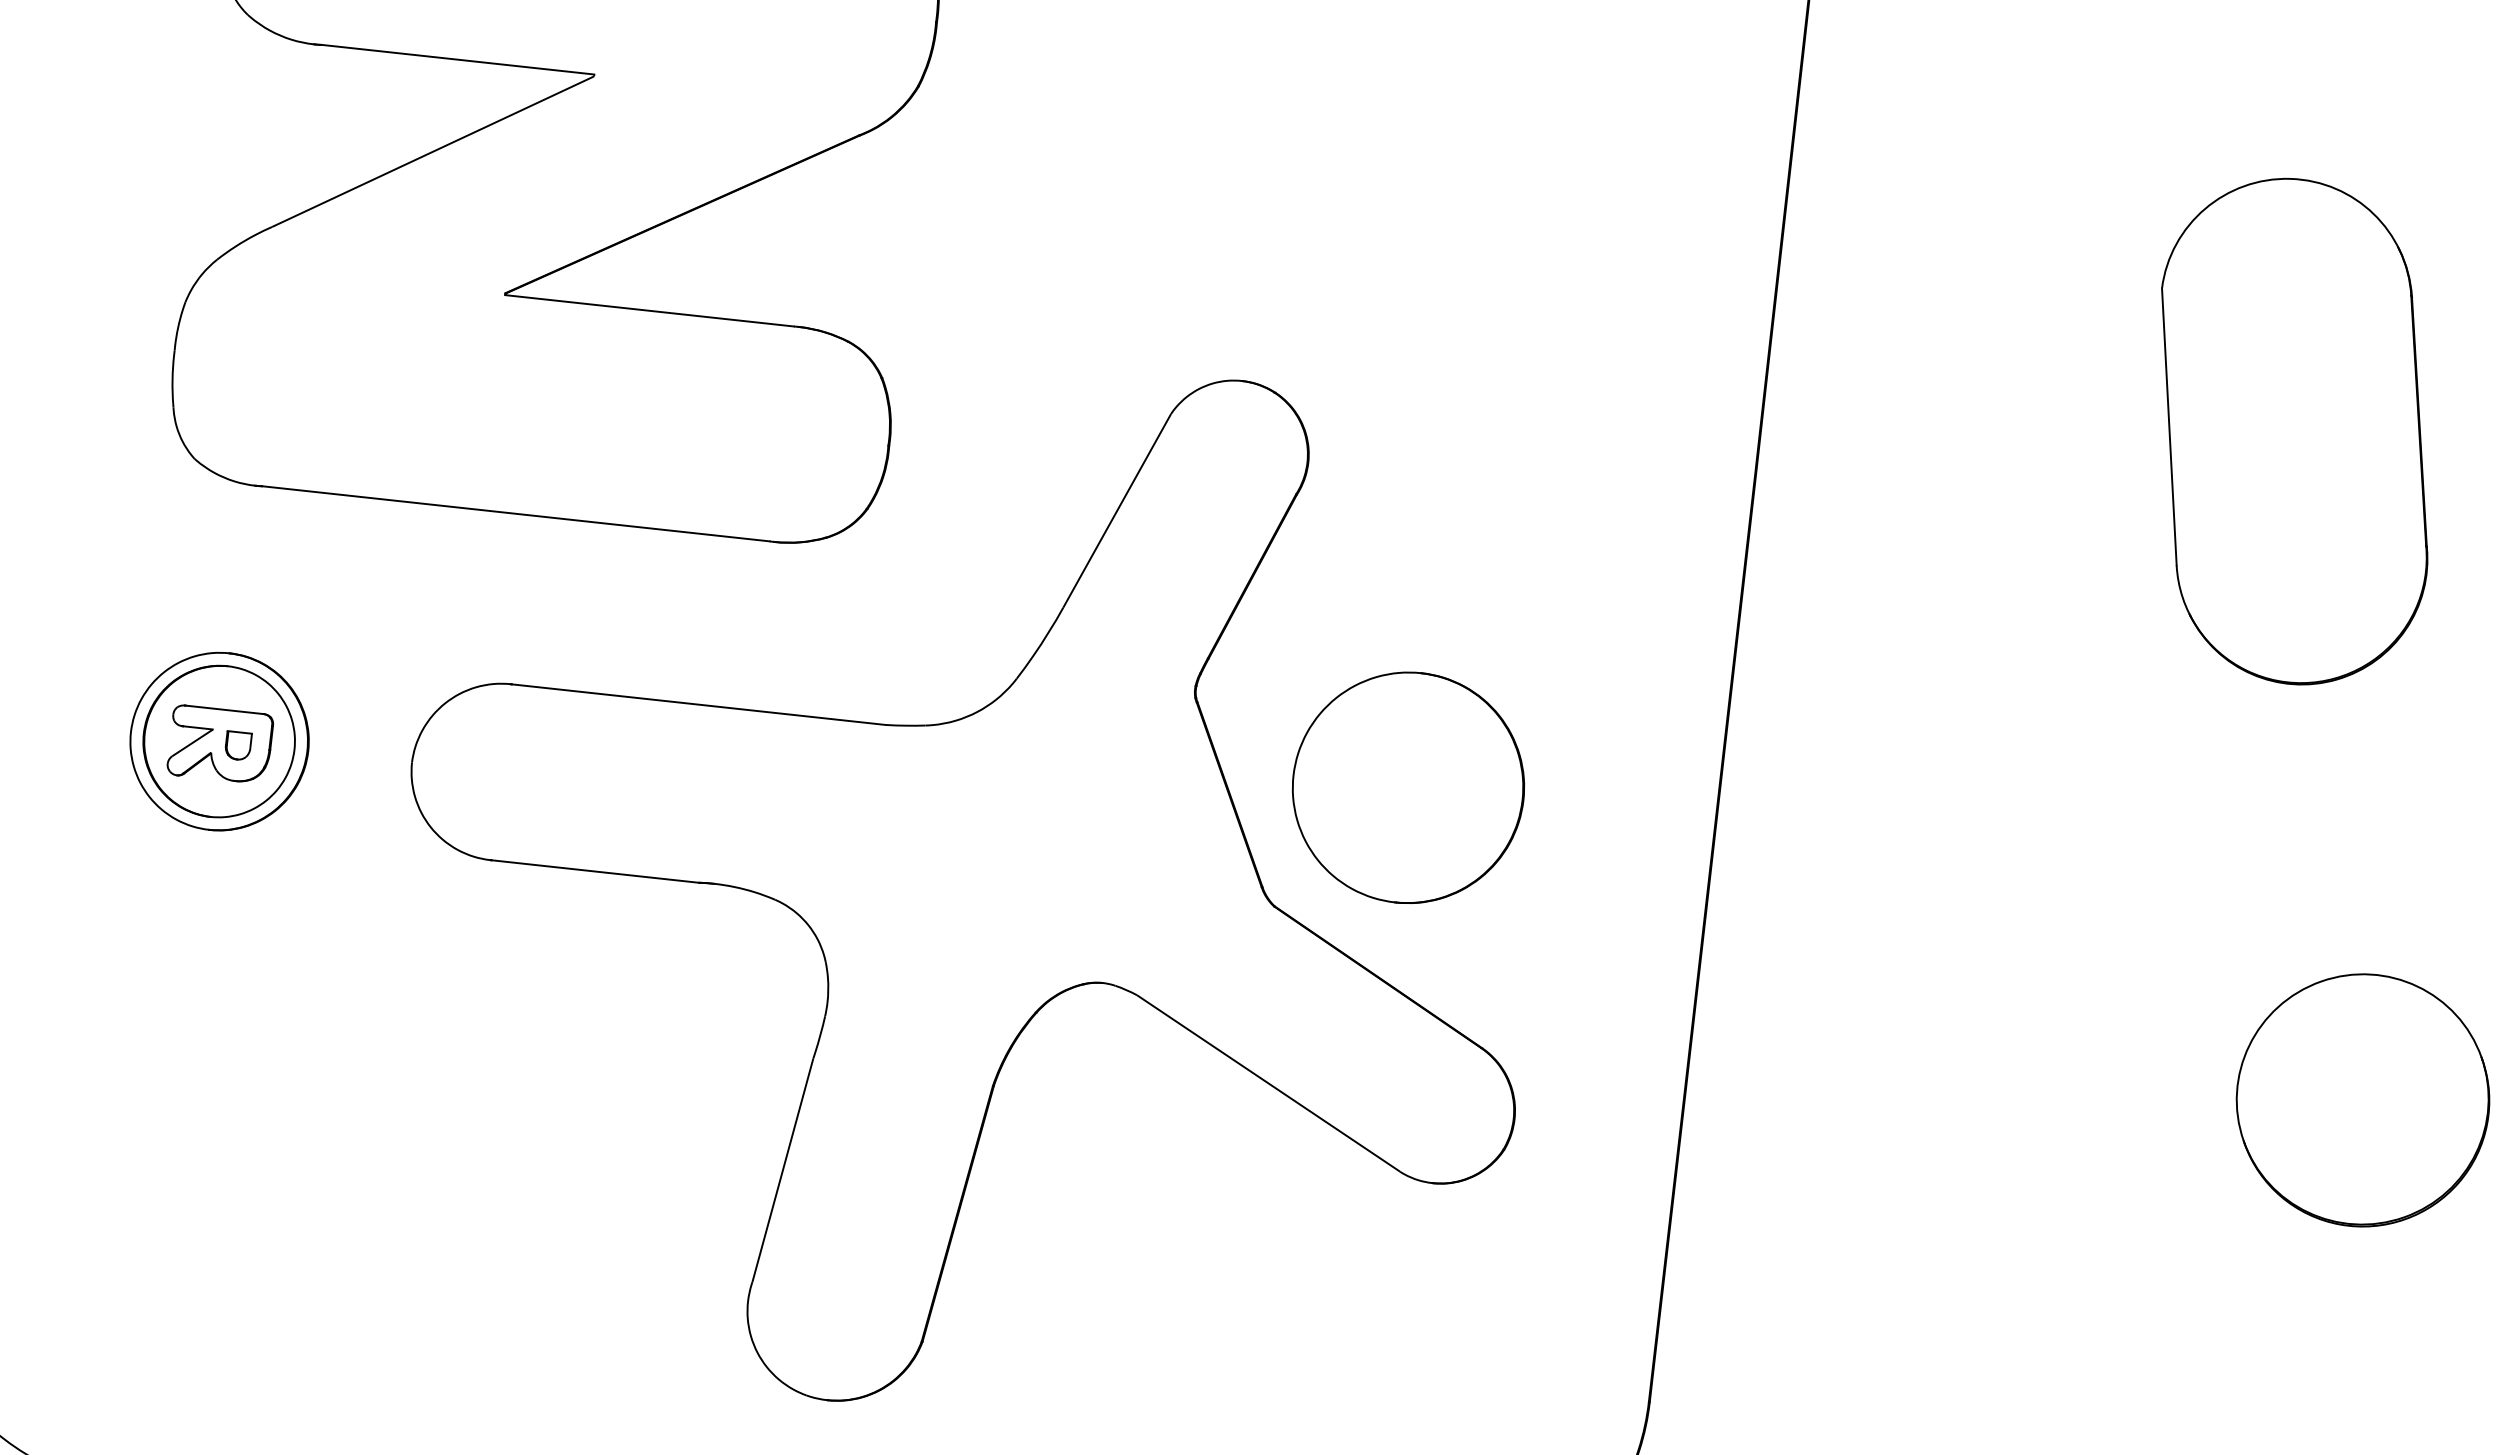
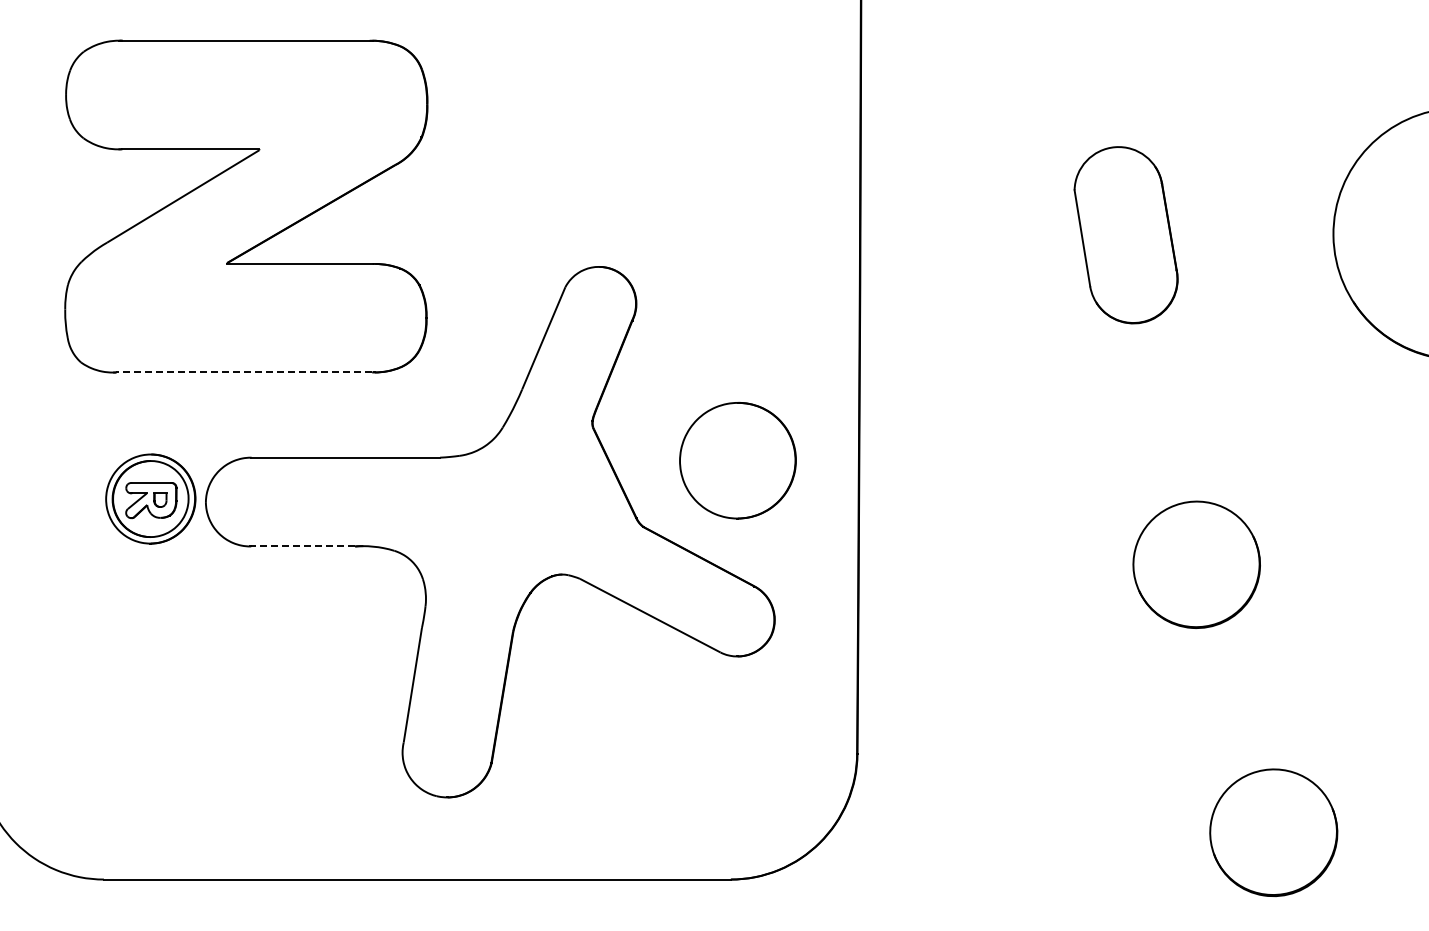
part: (2292, 432) -> (1125, 235), size x0.7
line: (516, 513) -> (244, 372), solid -> dashed
part: (219, 740) -> (150, 498), moved
part: (1407, 787) -> (737, 460), moved
line: (594, 871) -> (302, 546), solid -> dashed

